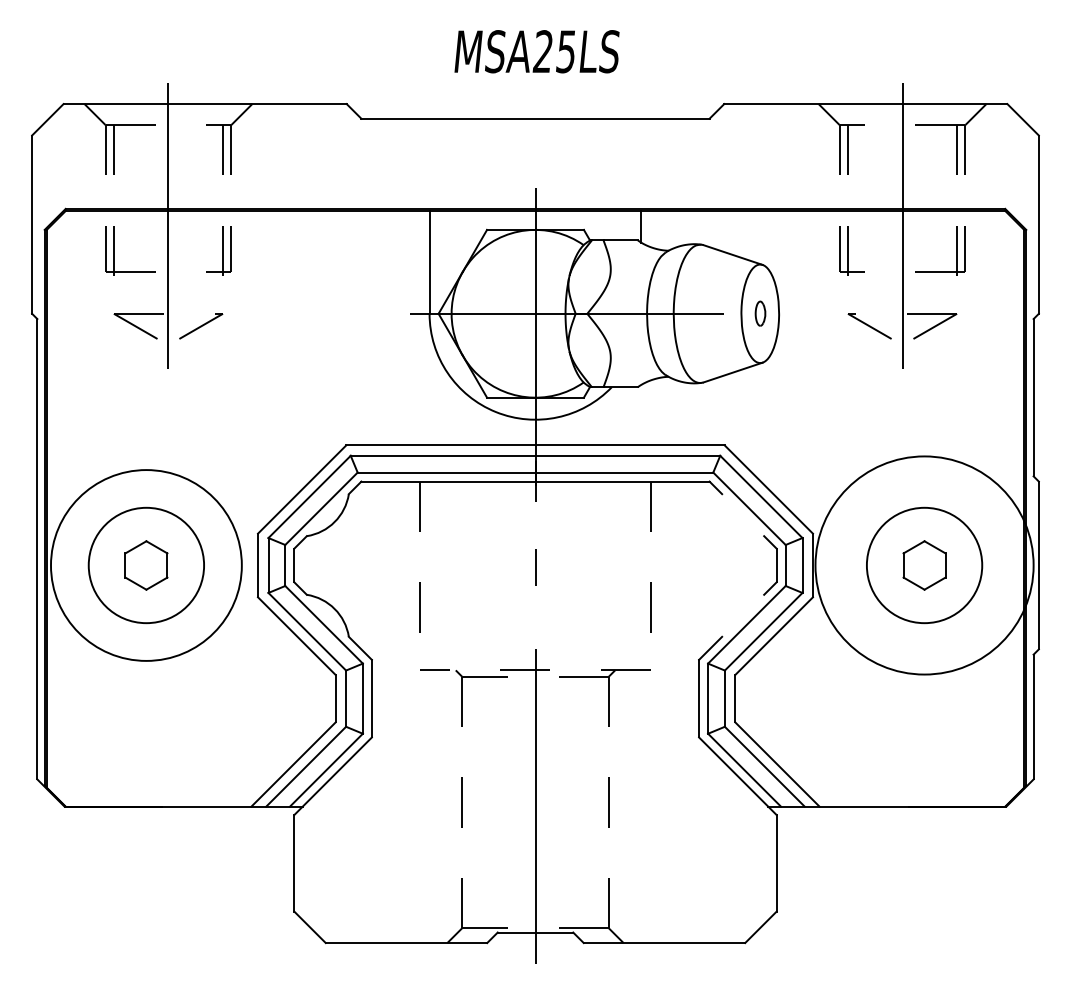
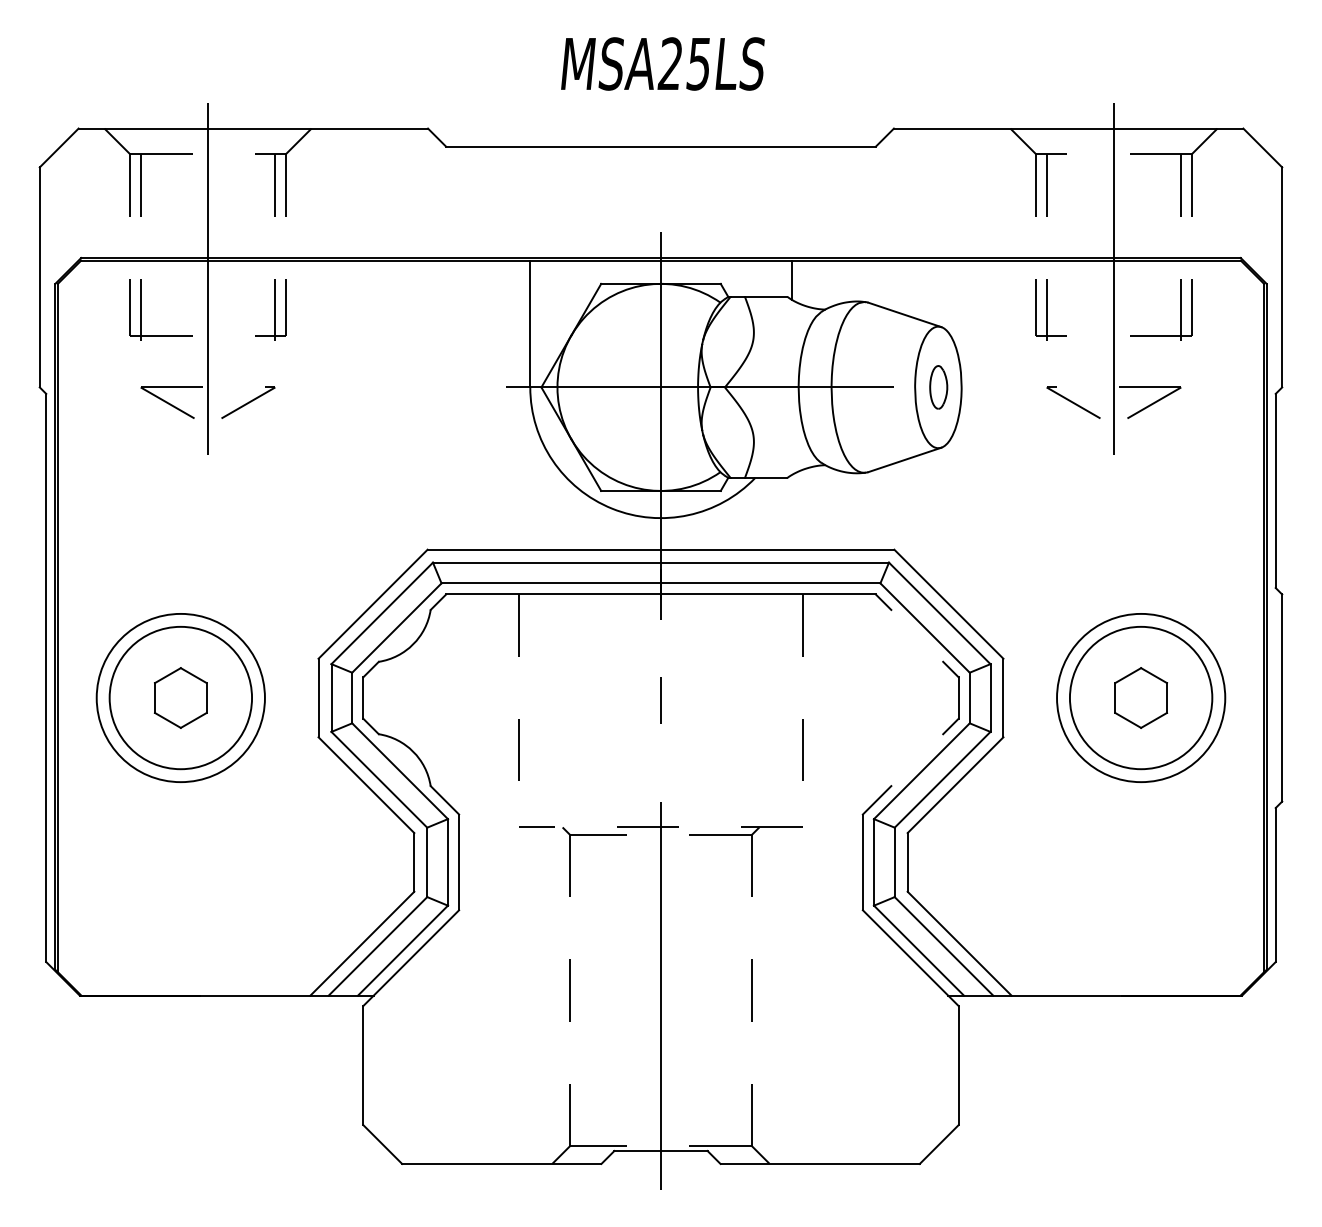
part: (760, 313) -> (938, 387), size x1.43
circle: (146, 565) -> (180, 698), size x0.71
circle: (924, 565) -> (1141, 698), size x0.62

